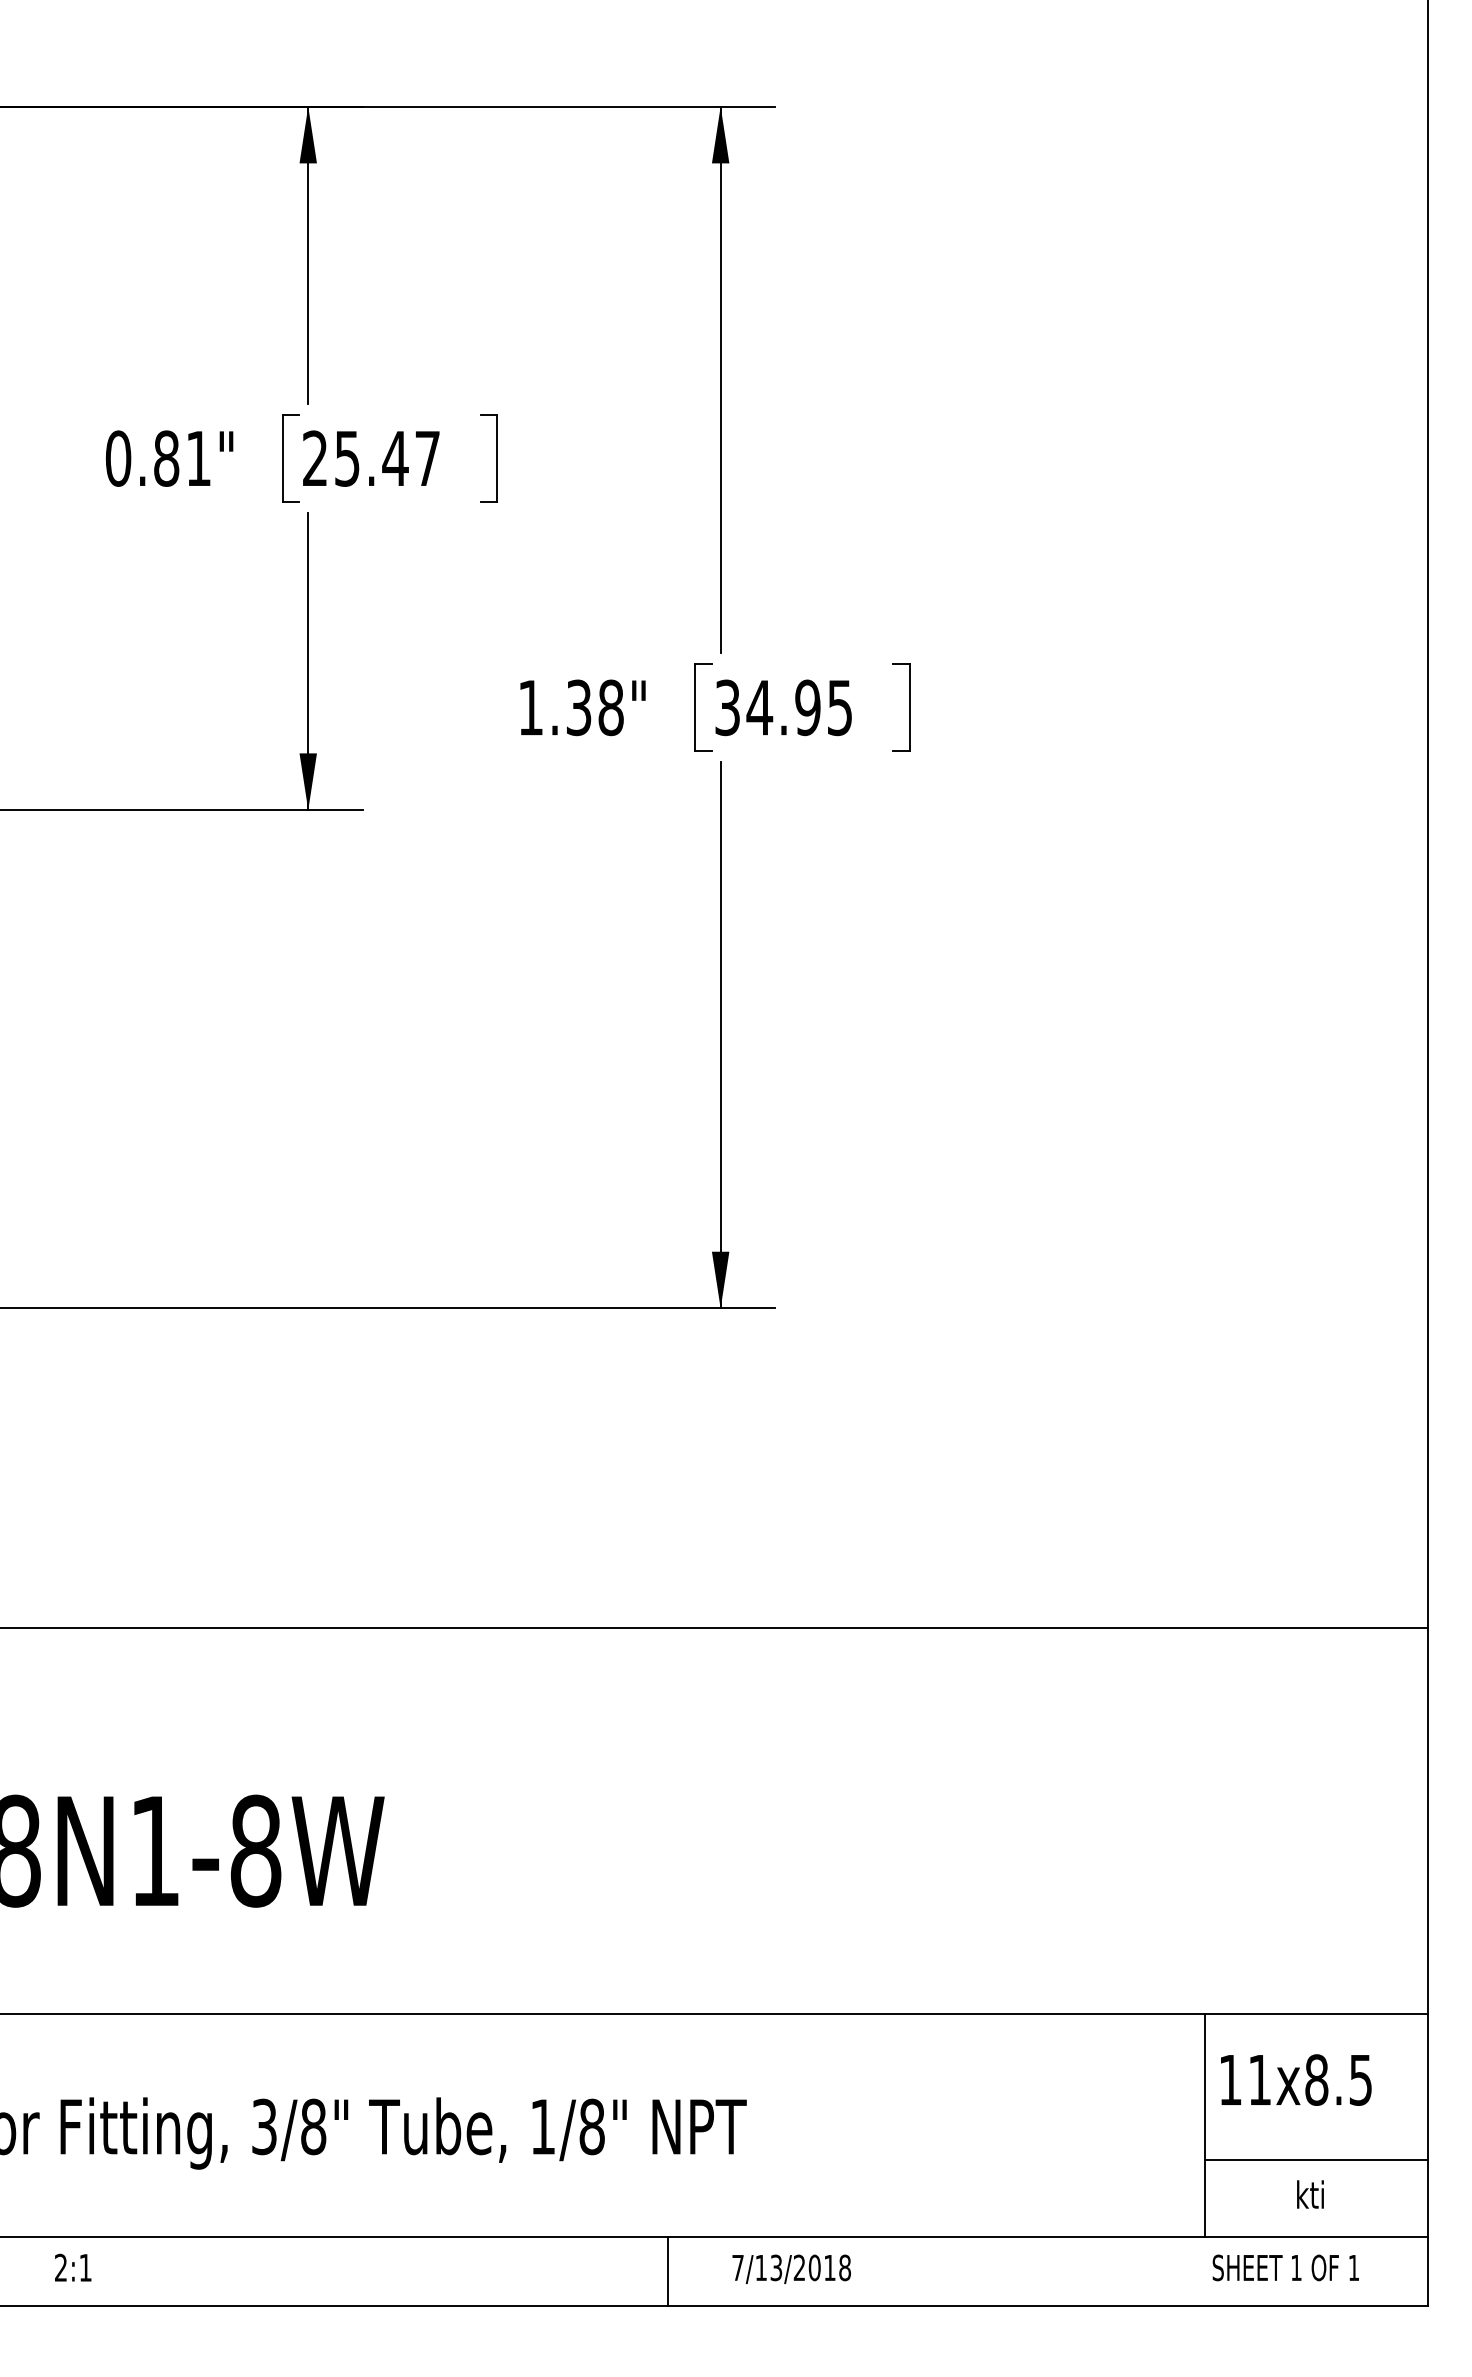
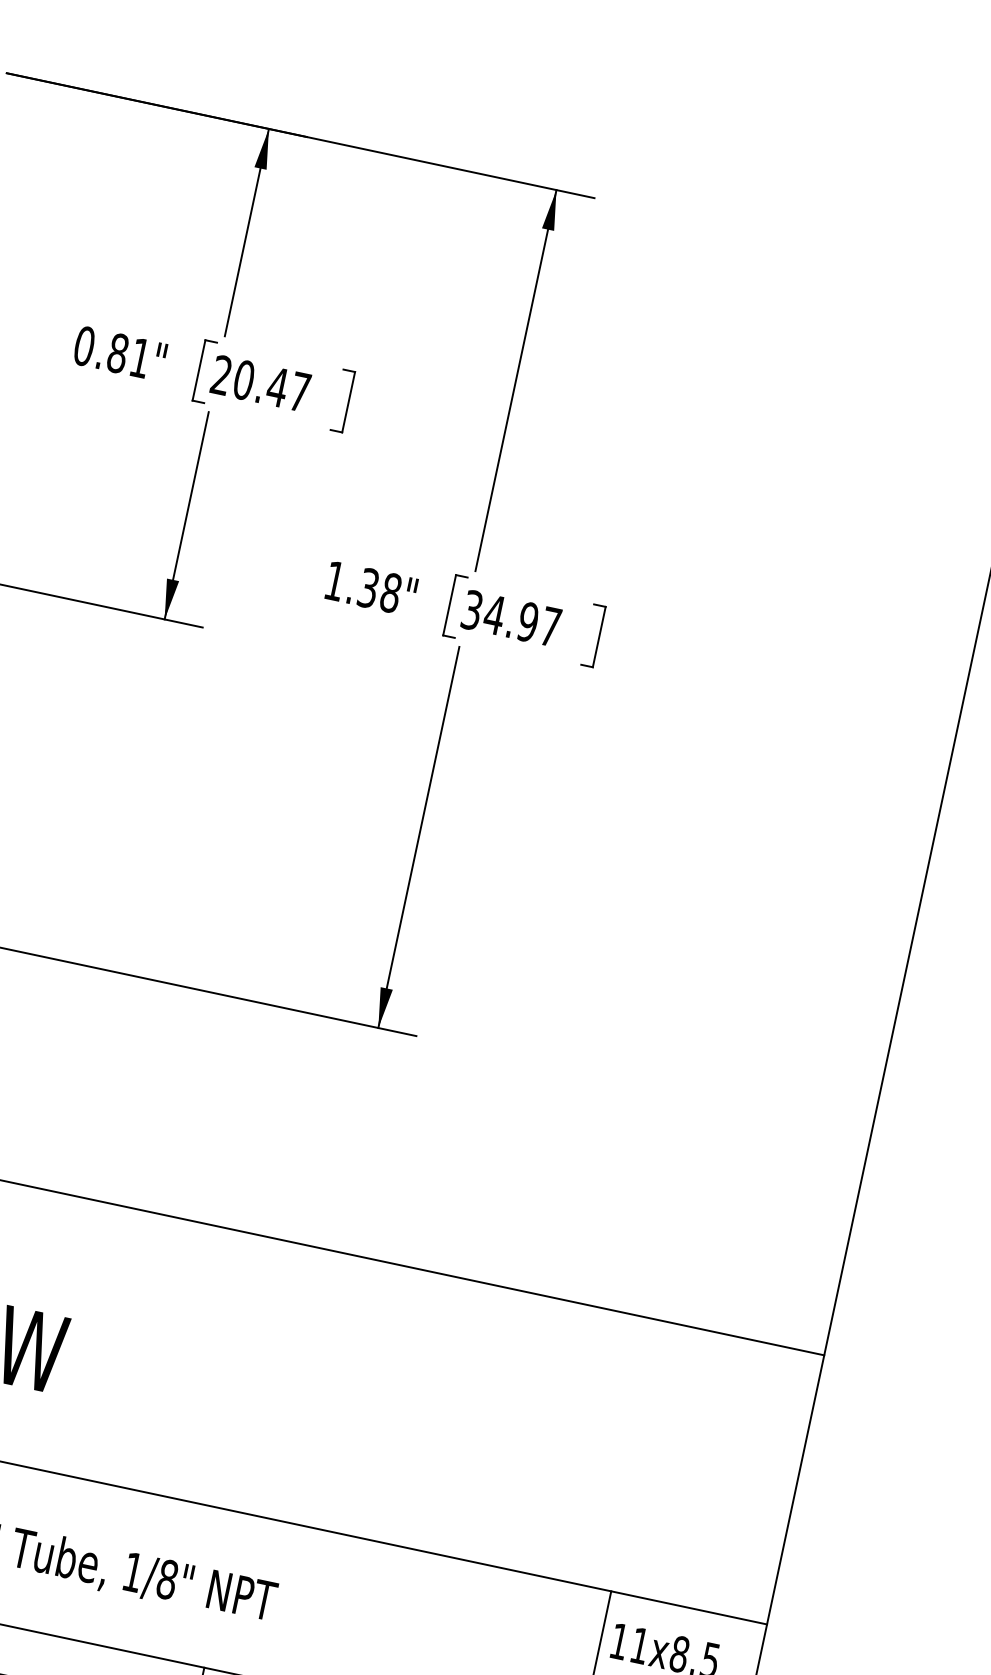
text: (347, 458) -> (244, 380), 25.47 -> 20.47
text: (839, 708) -> (550, 627), 34.95 -> 34.97

